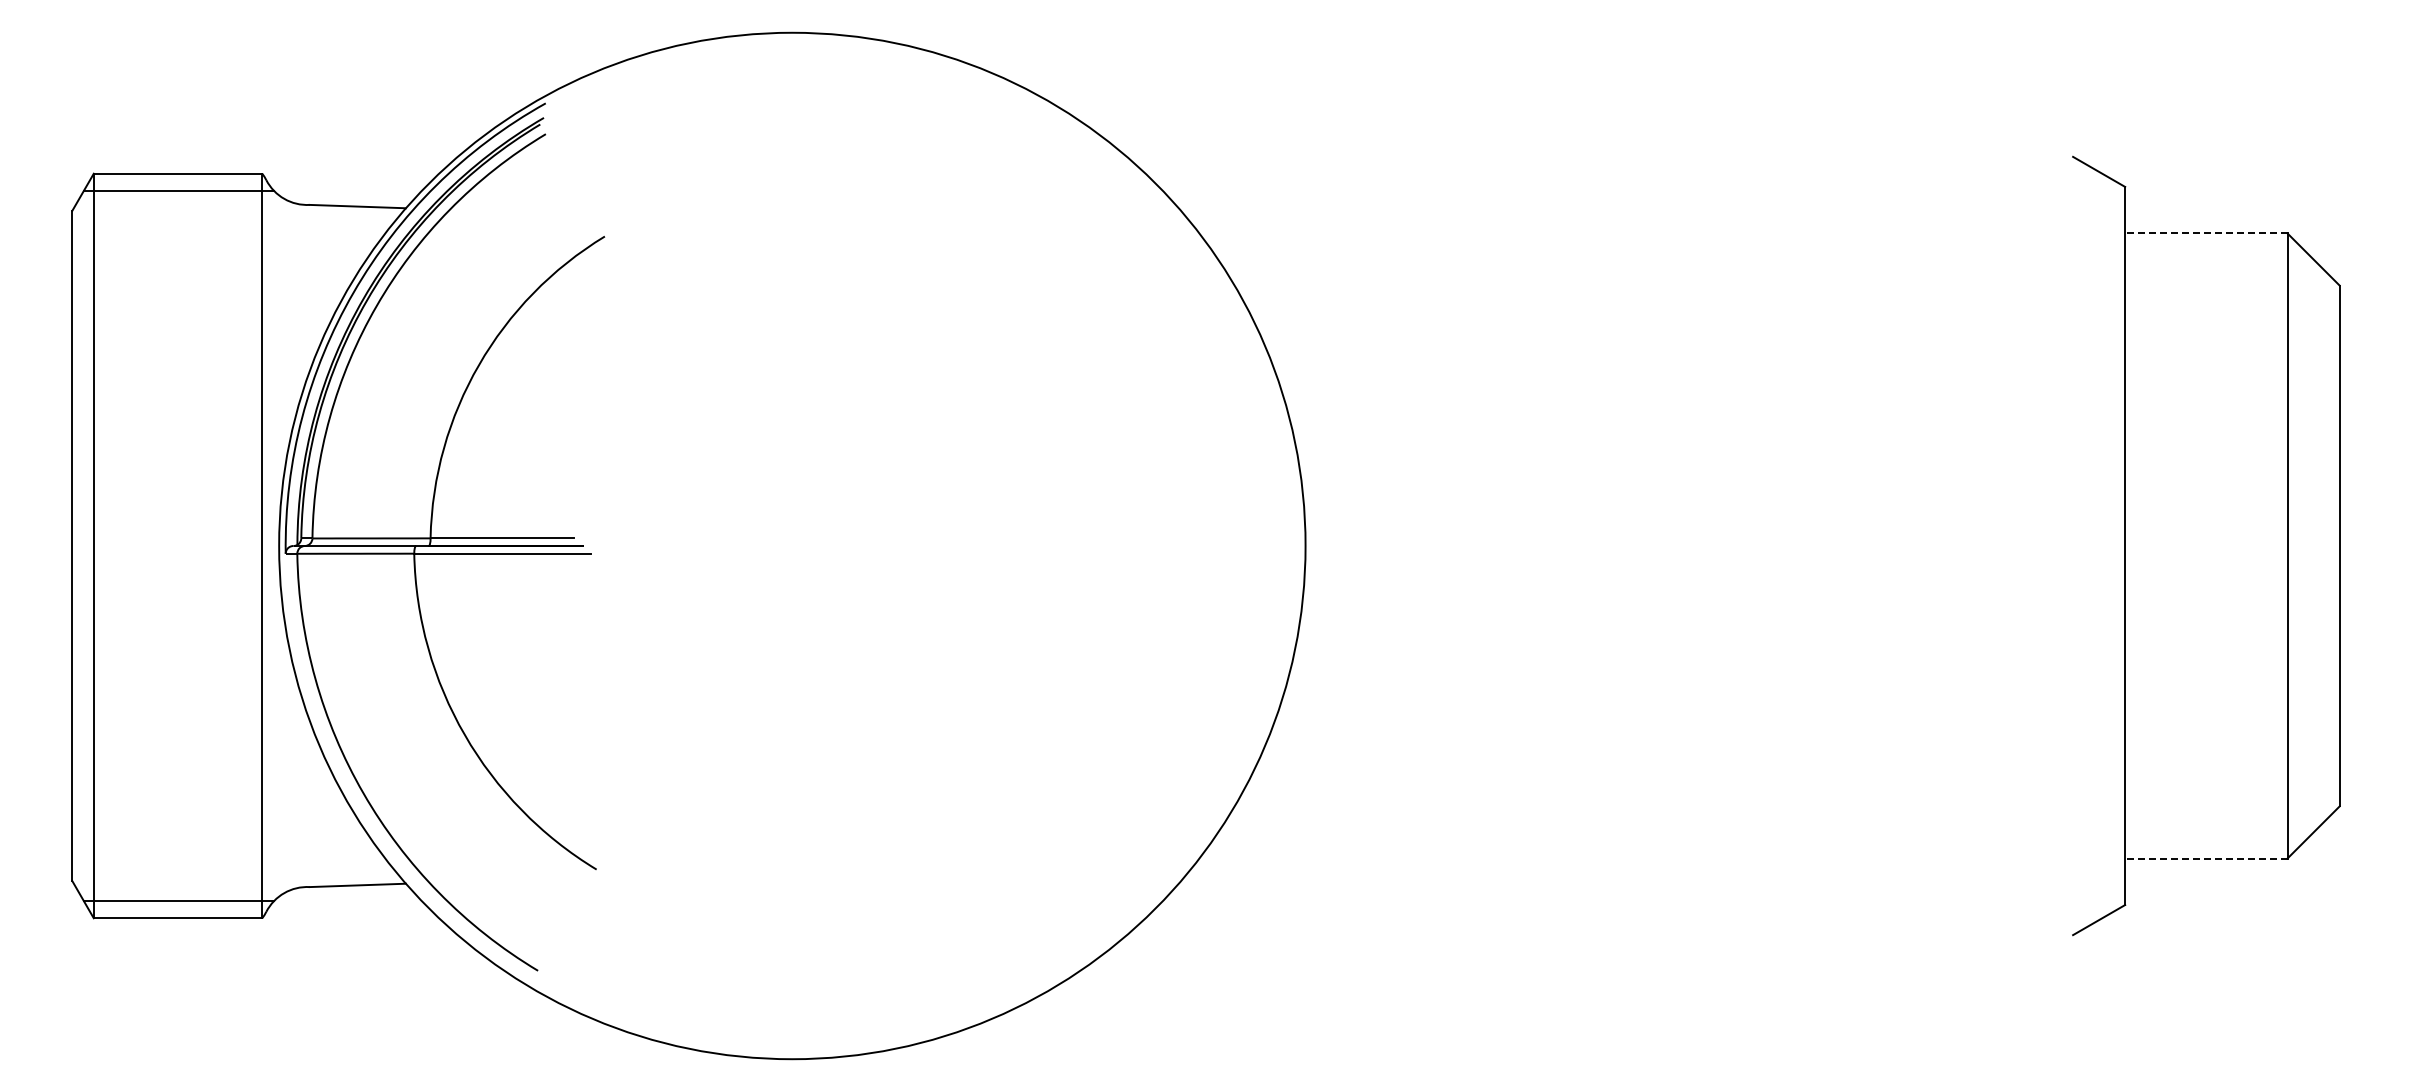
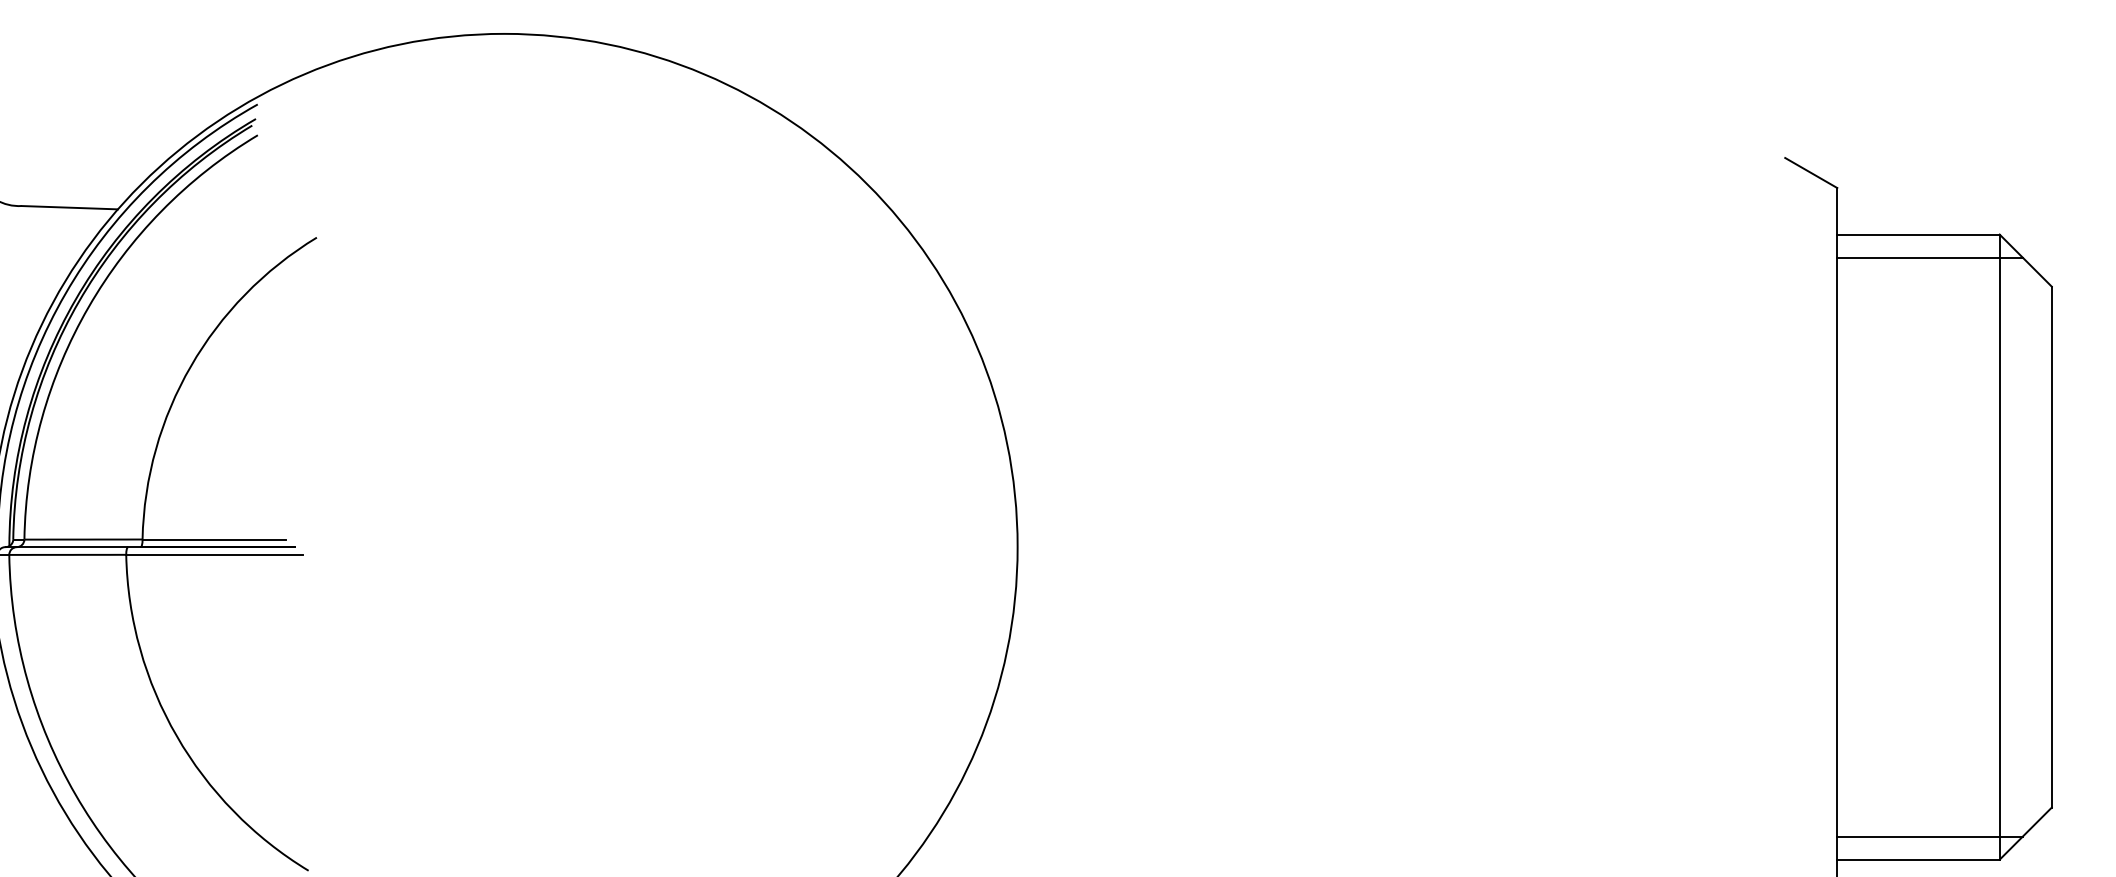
line: (2205, 233) -> (1917, 234), dashed -> solid
line: (2217, 256) -> (1929, 257), added
line: (2217, 835) -> (1929, 836), added
line: (2205, 858) -> (1917, 859), dashed -> solid

